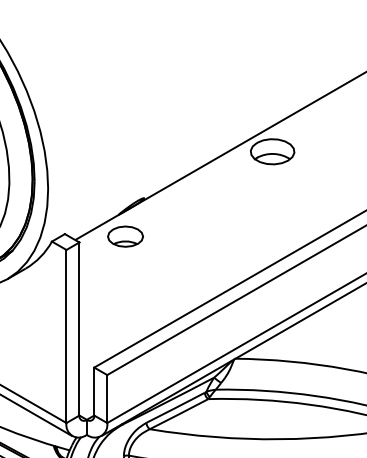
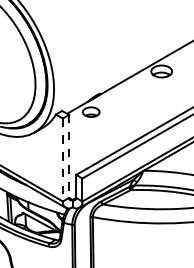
line: (80, 329) -> (69, 156), solid -> dashed
line: (65, 337) -> (62, 160), solid -> dashed

